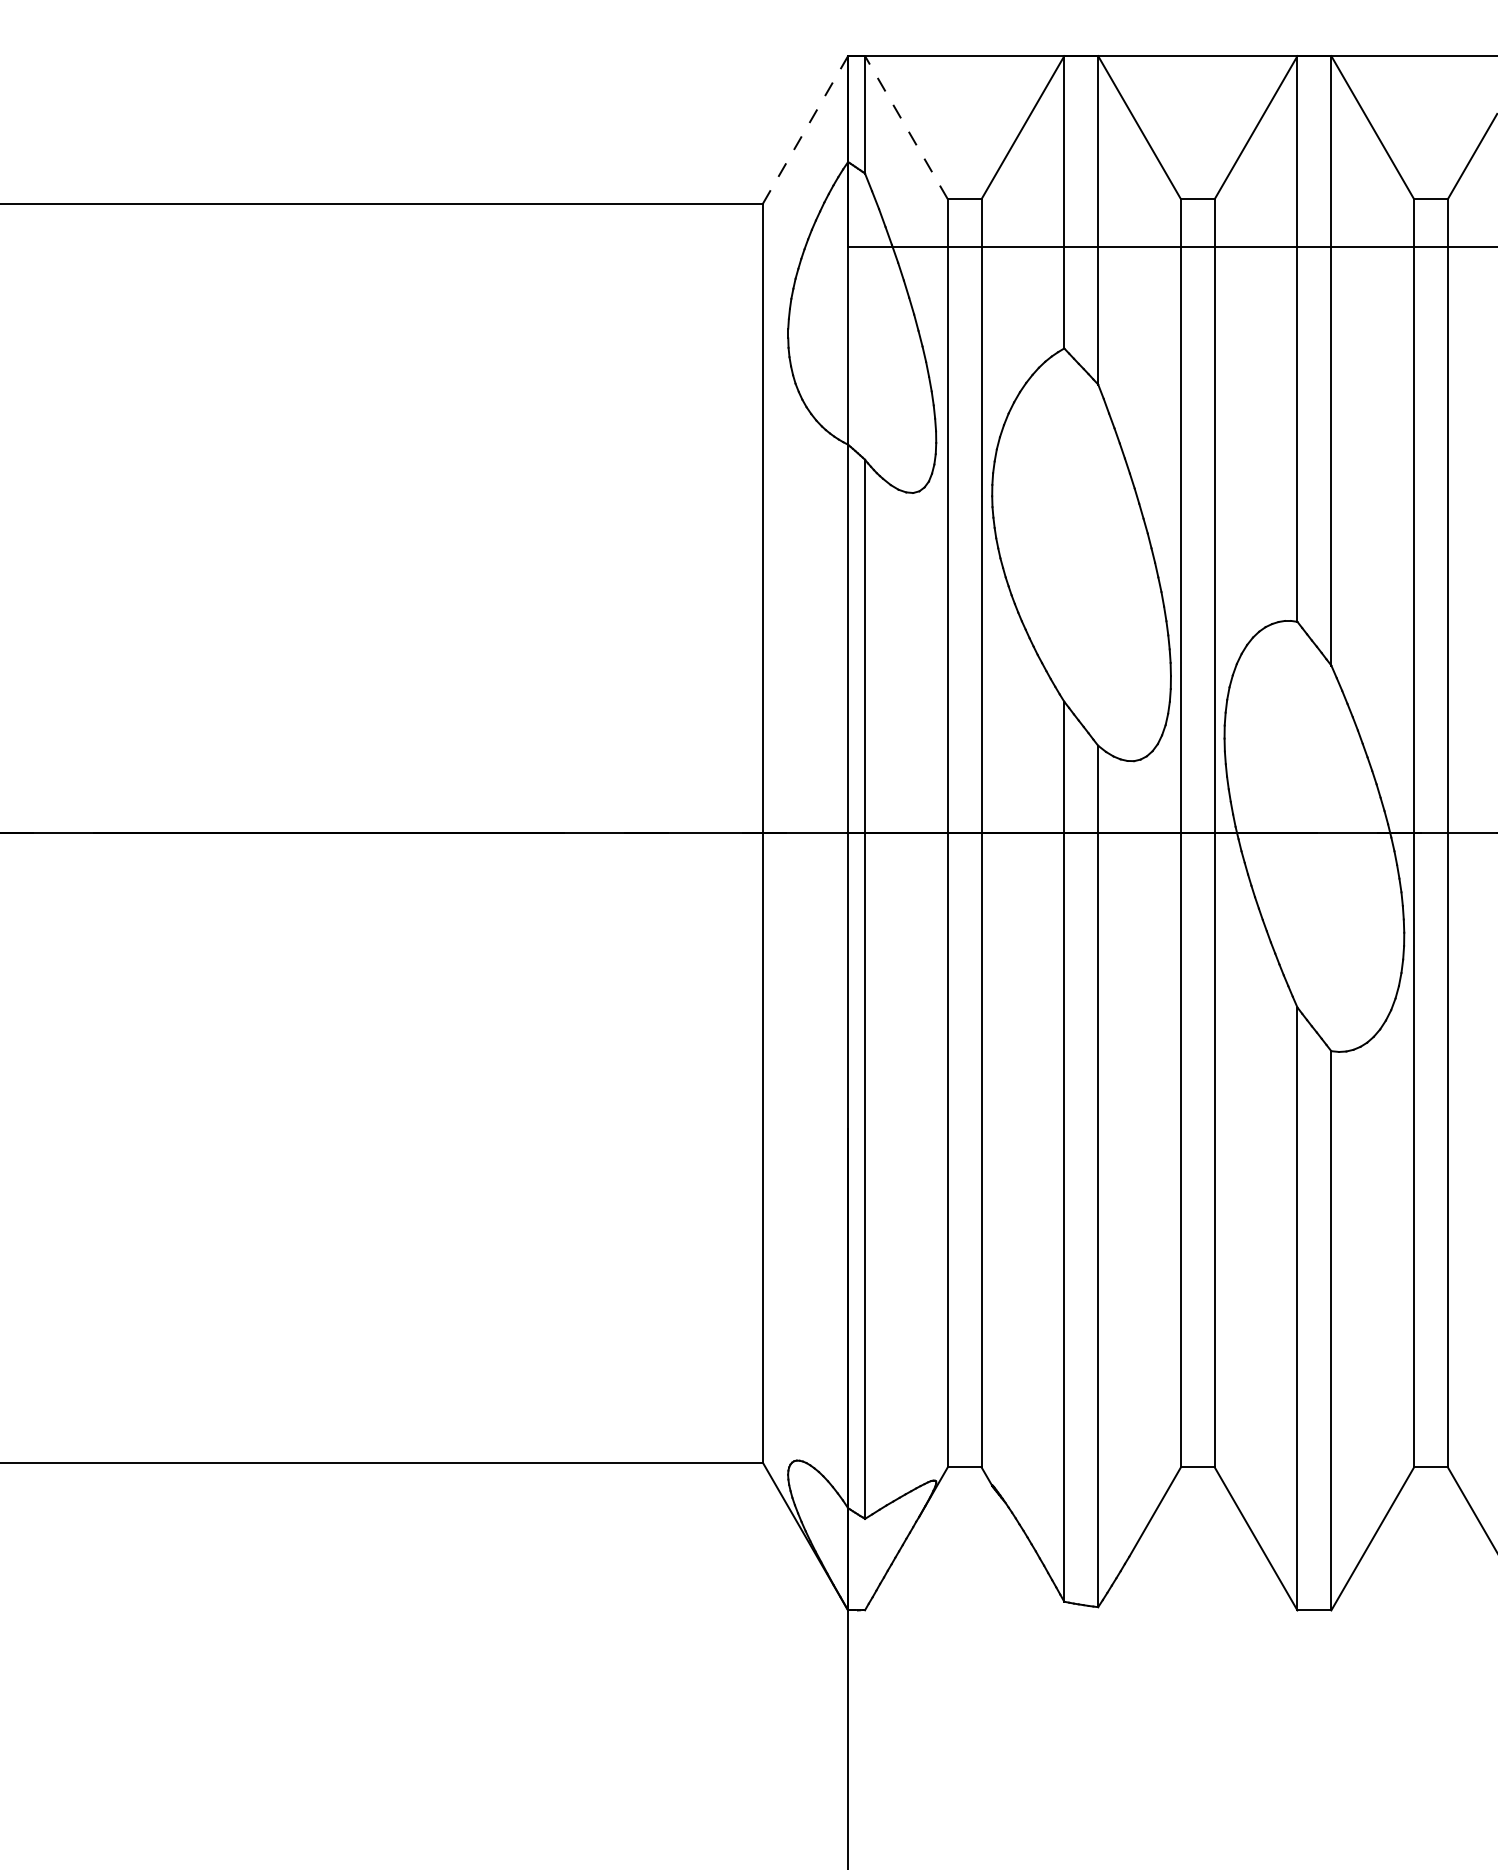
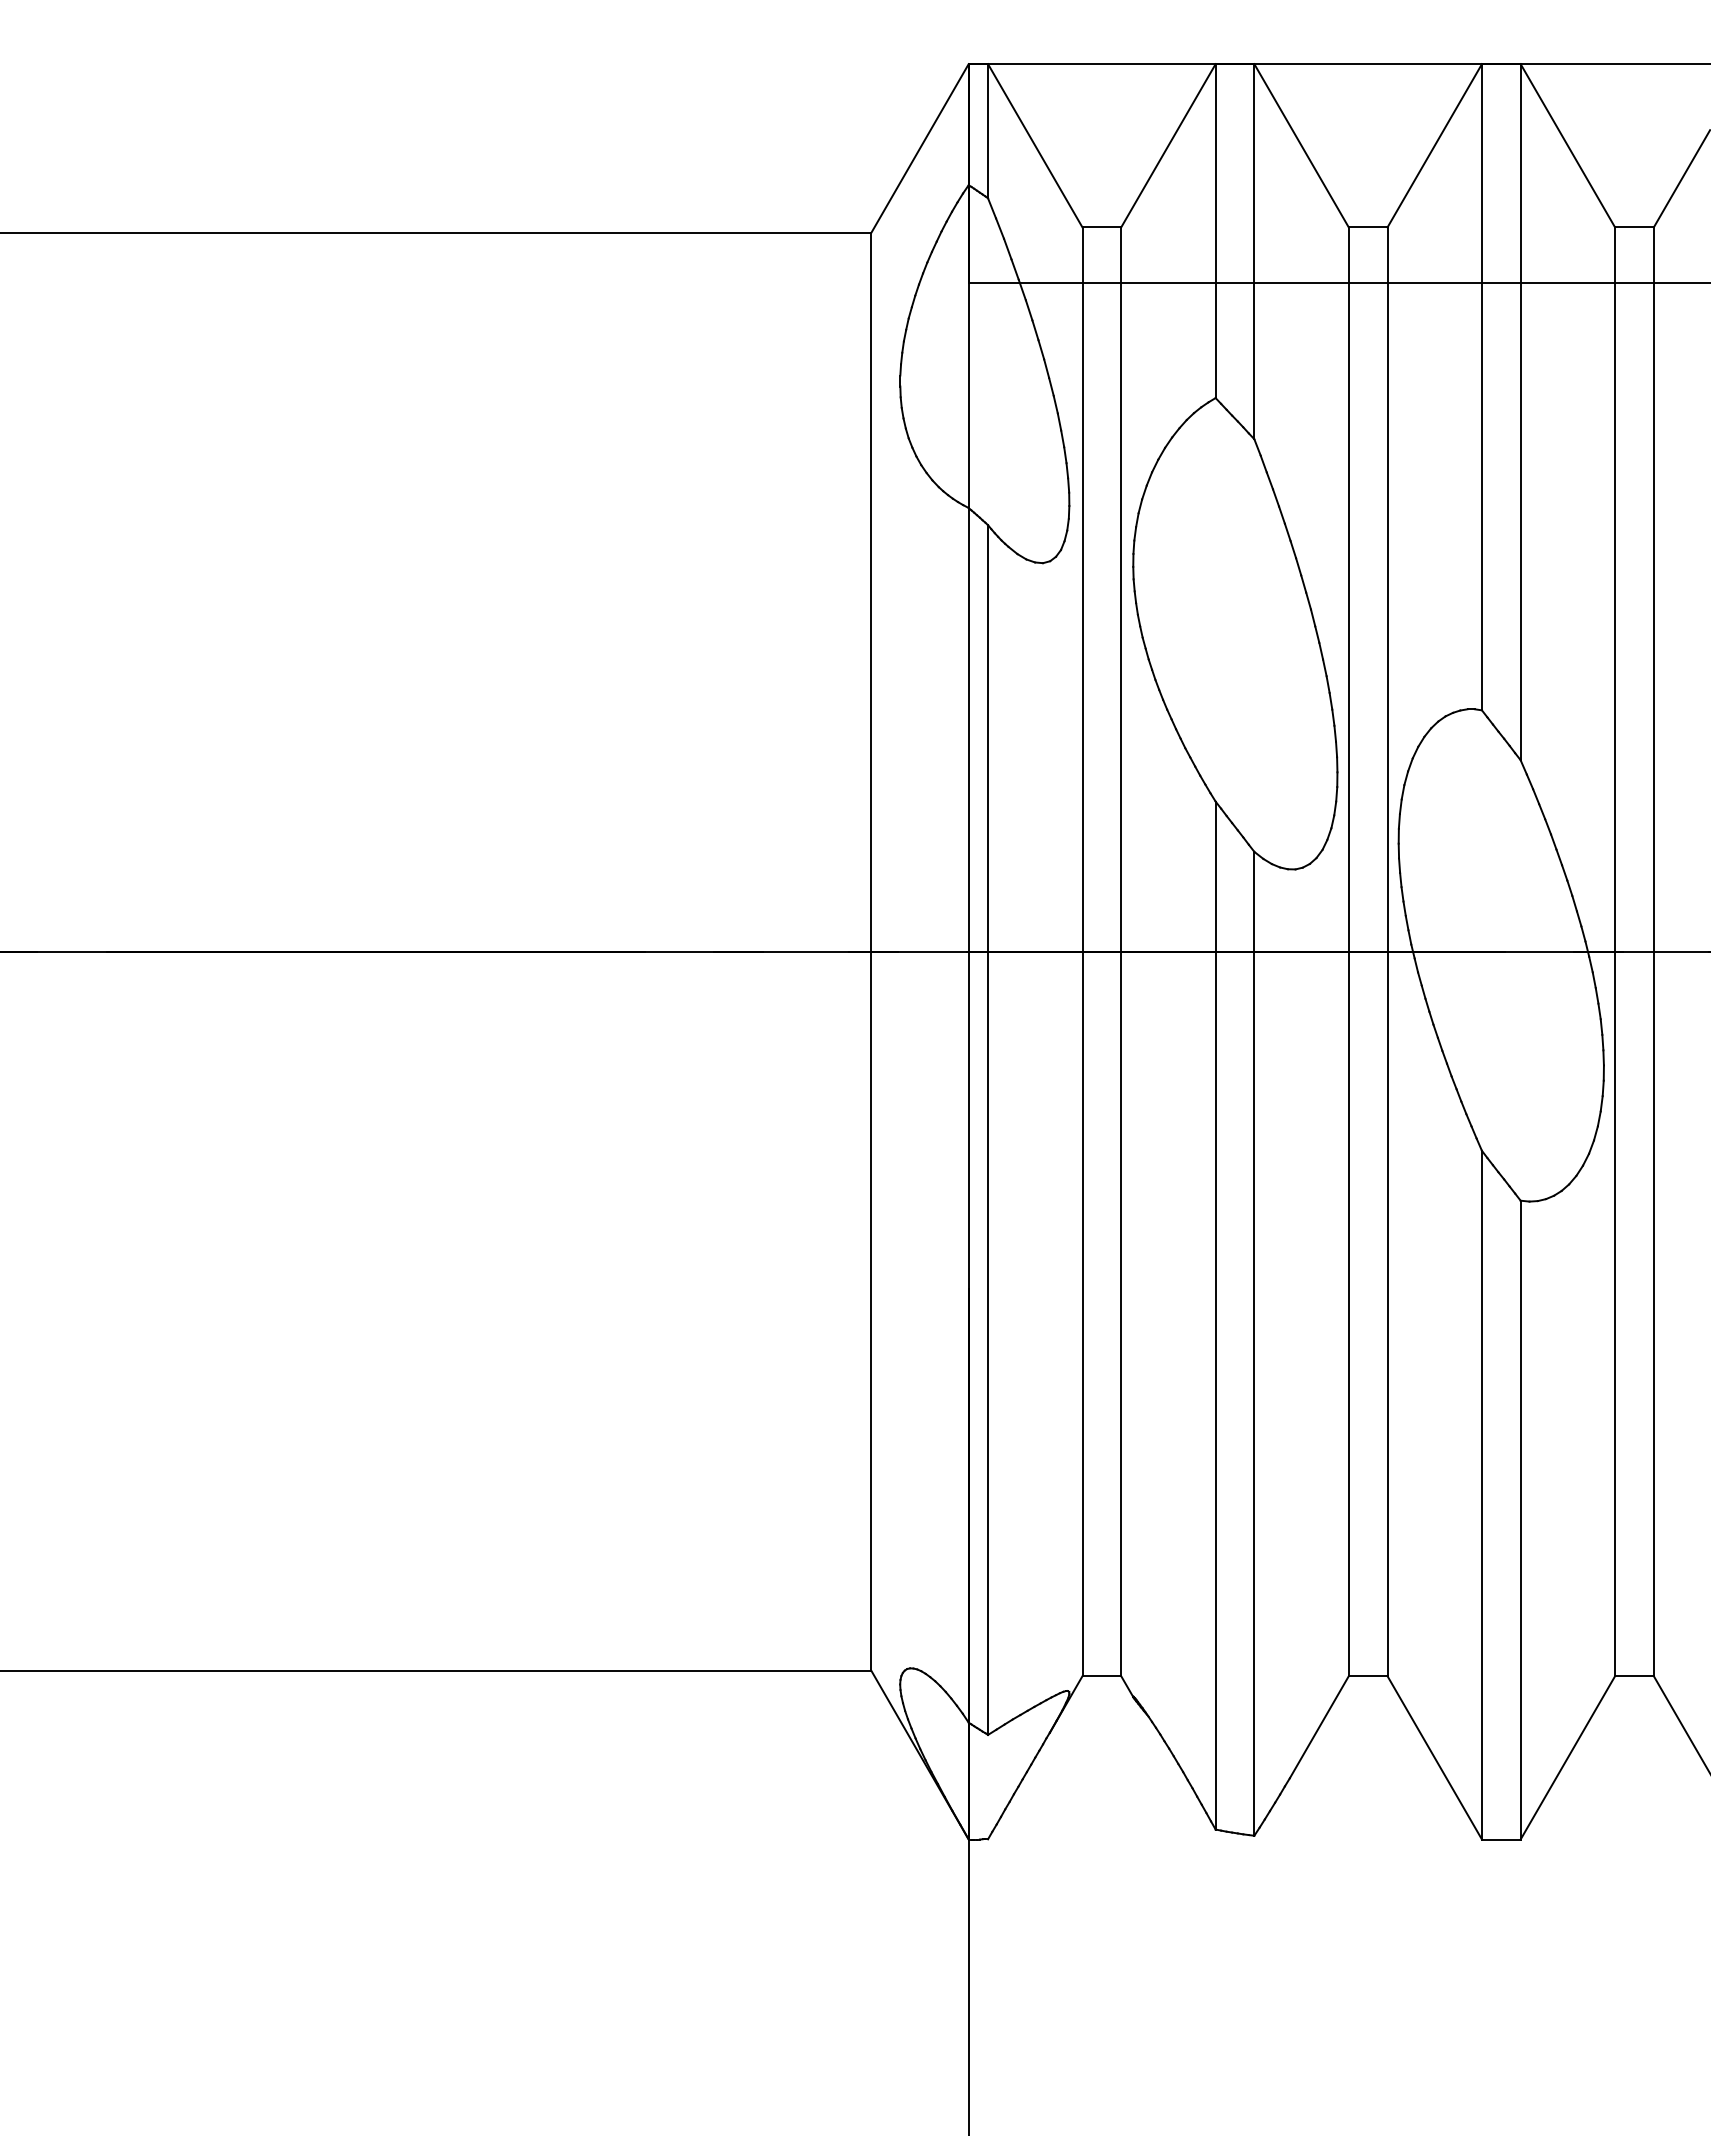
line: (906, 127) -> (1035, 145), dashed -> solid
line: (805, 129) -> (920, 147), dashed -> solid

